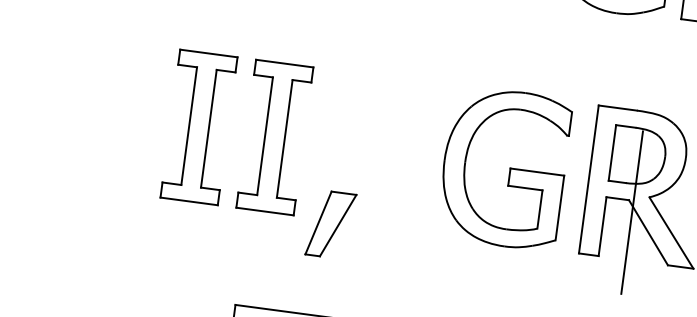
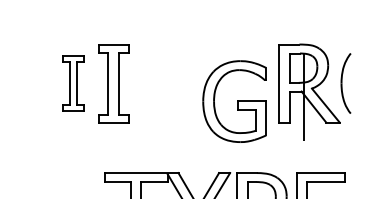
part: (198, 127) -> (73, 83), size x0.7
part: (503, 168) -> (234, 101), moved
part: (330, 223) -> (148, 124), removed

